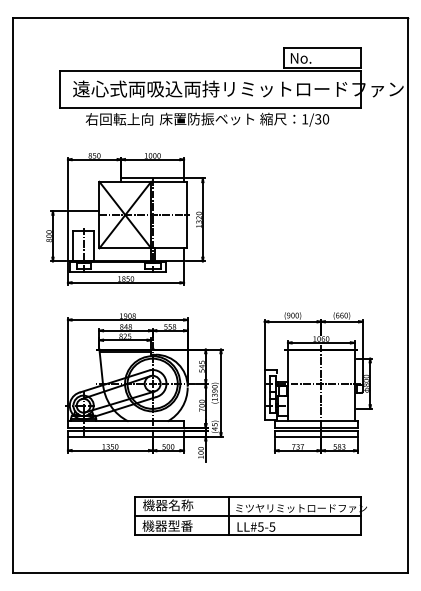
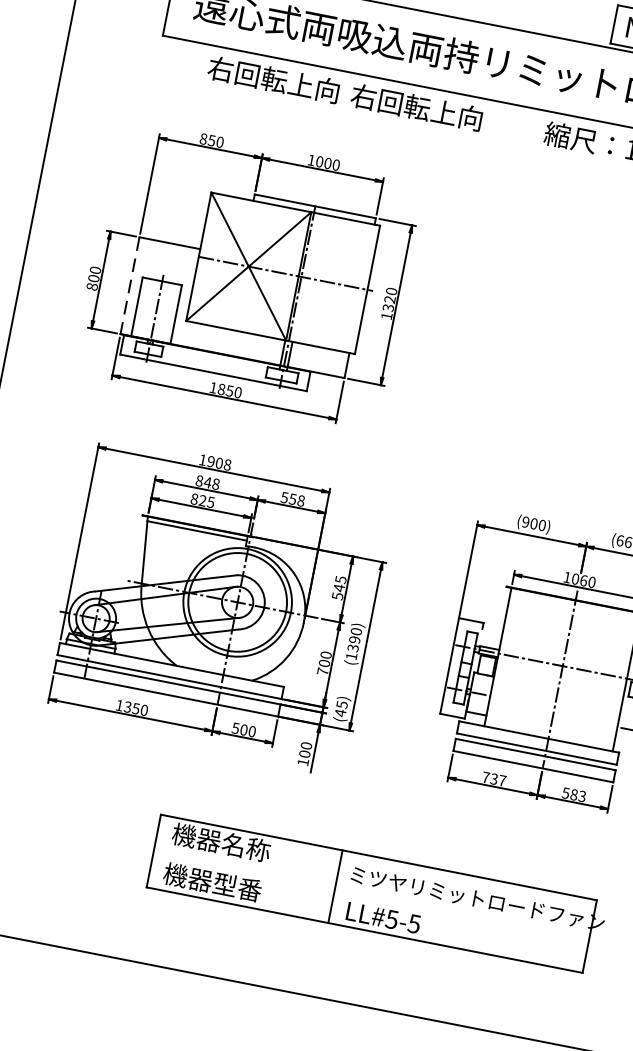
text: (206, 118) -> (441, 111), 床置防振ベット -> 右回転上向
line: (67, 236) -> (129, 286), solid -> dashed
line: (248, 516) -> (372, 894), removed

